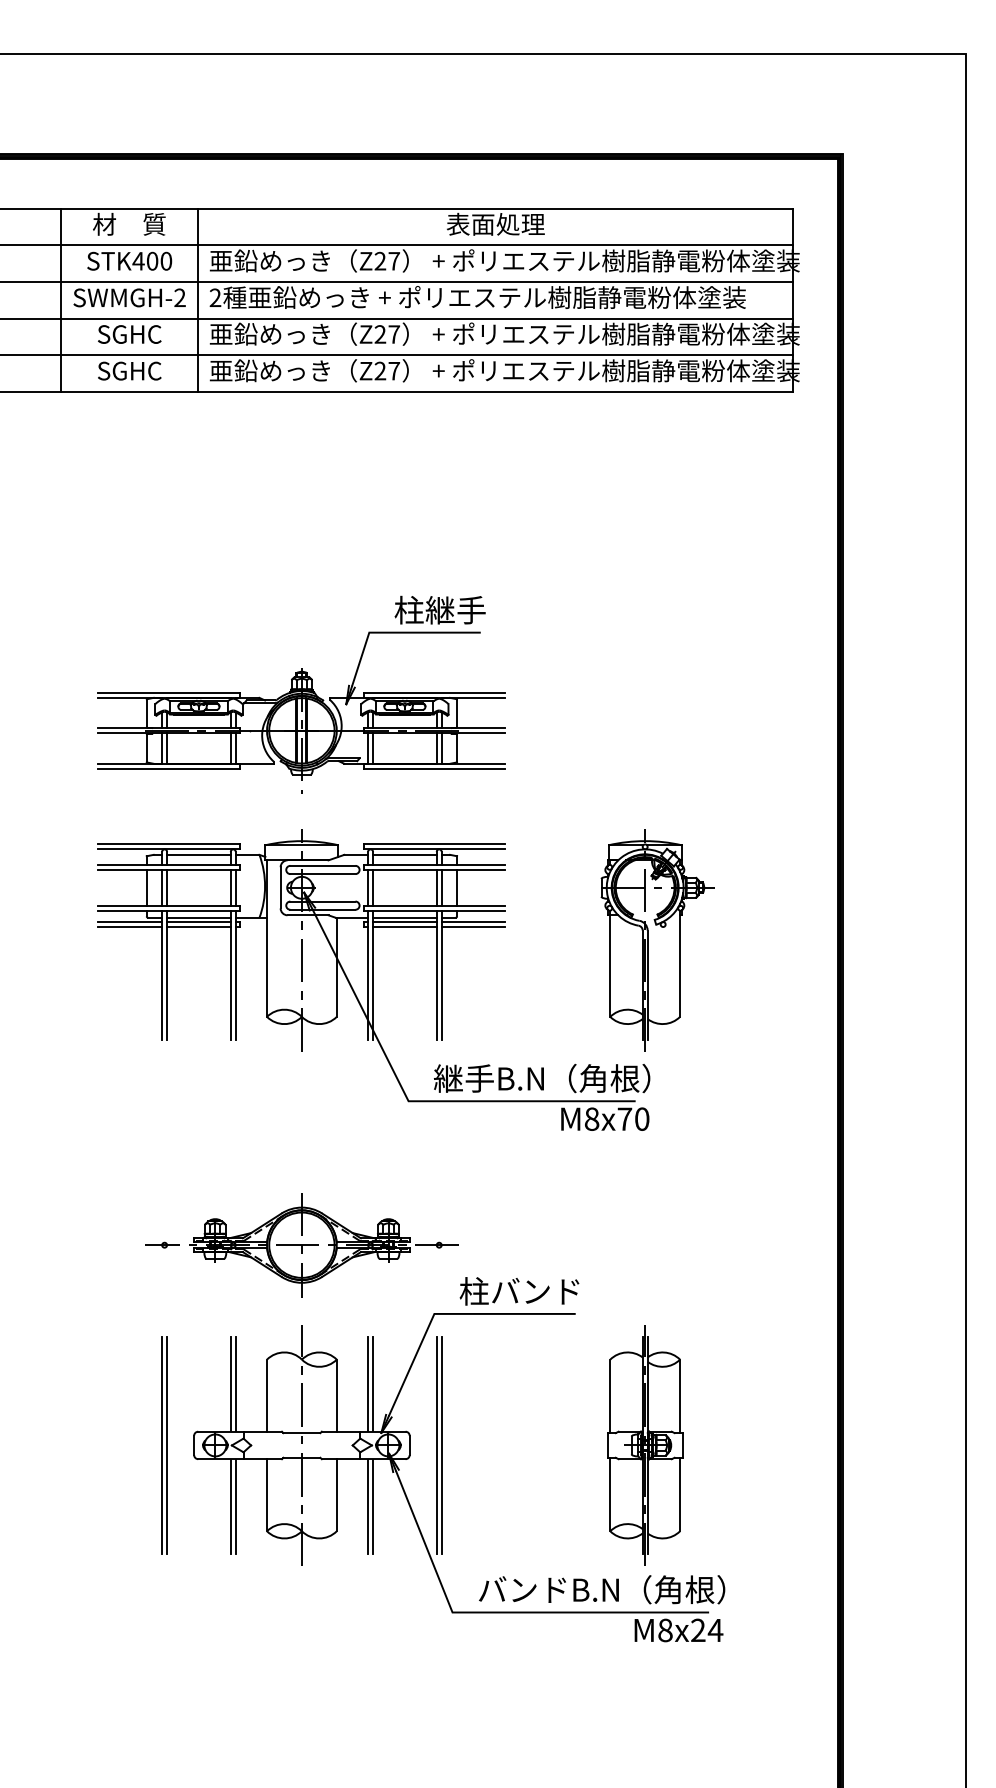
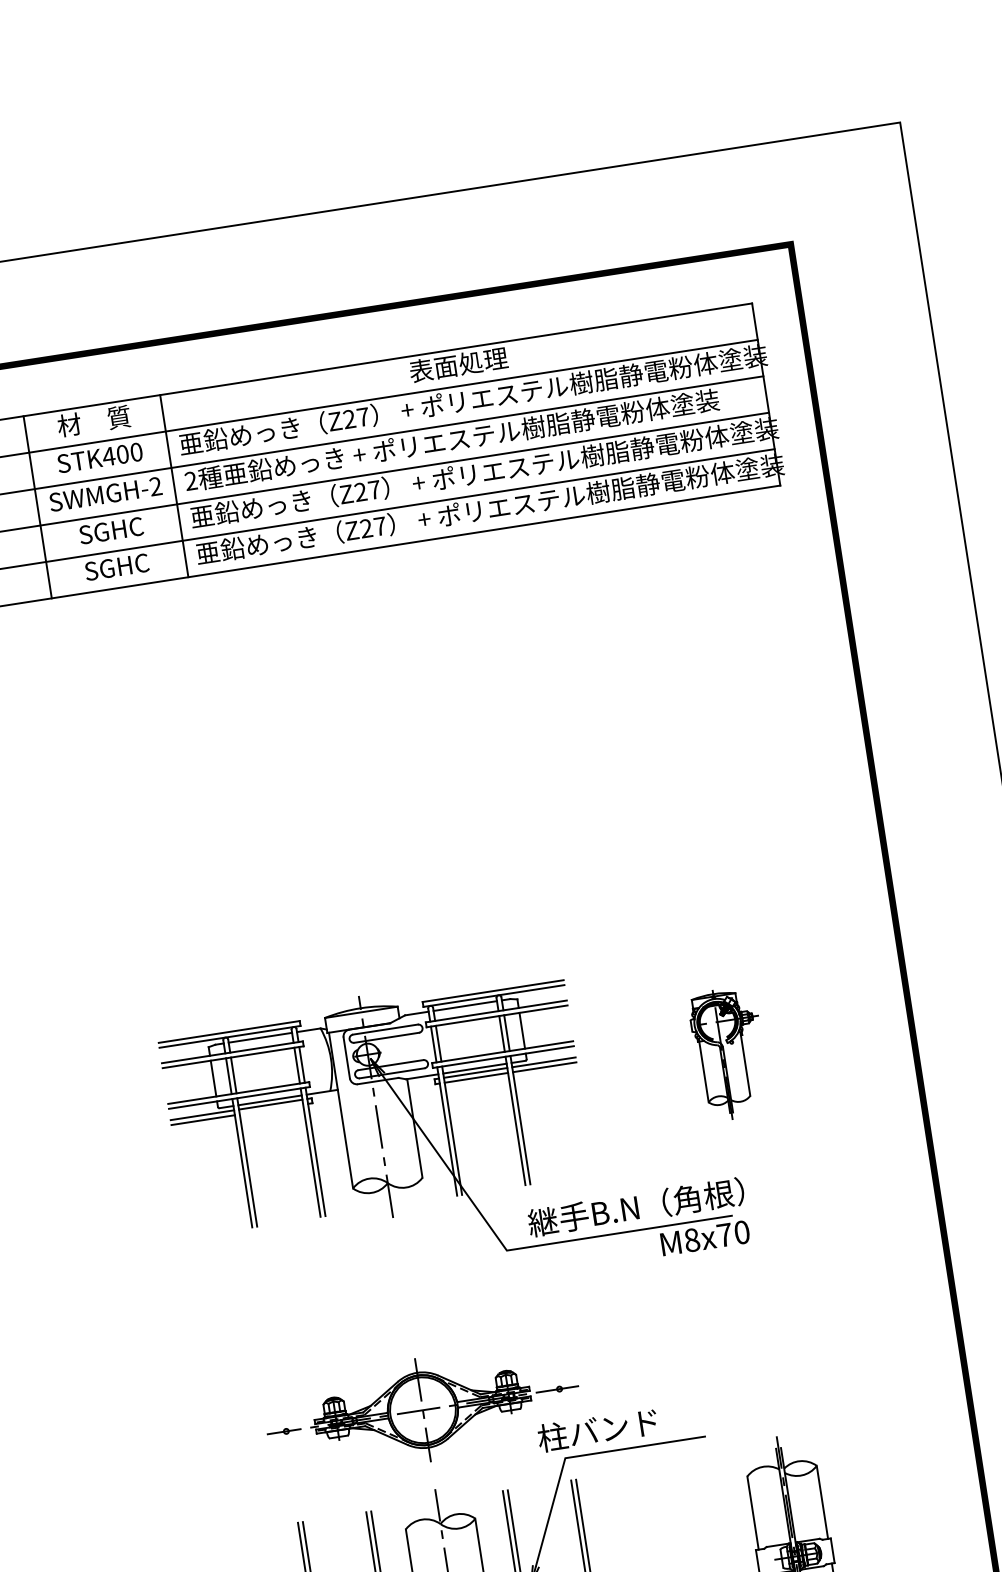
part: (301, 694) -> (337, 862), removed
line: (198, 927) -> (271, 1110), removed
part: (657, 940) -> (729, 1052), size x0.6
text: (519, 1291) -> (597, 1430), moved

